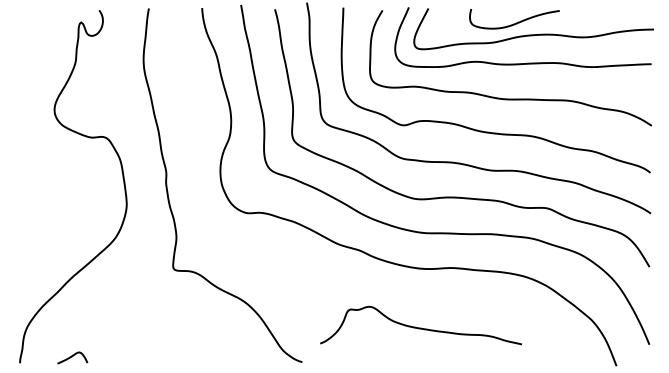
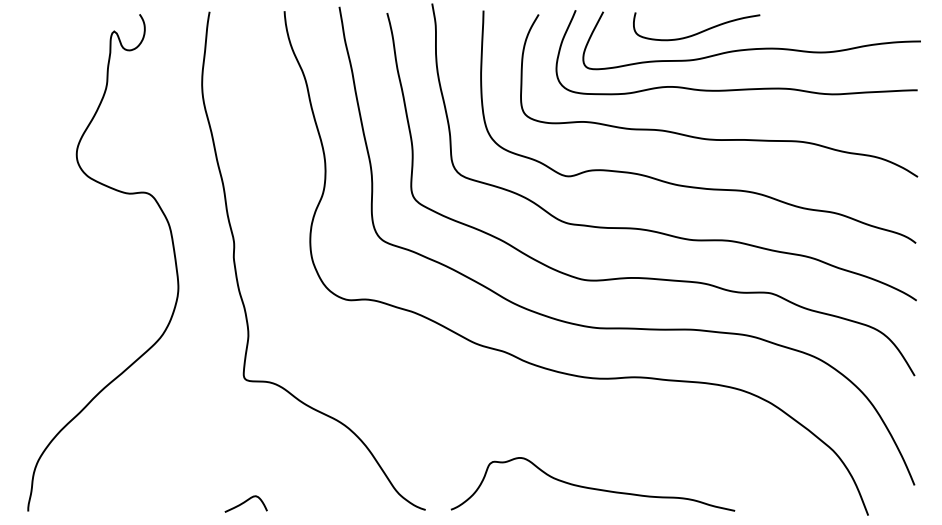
curve: (516, 22) -> (699, 31), moved
curve: (420, 327) -> (592, 487), moved
curve: (72, 356) -> (245, 502), moved

